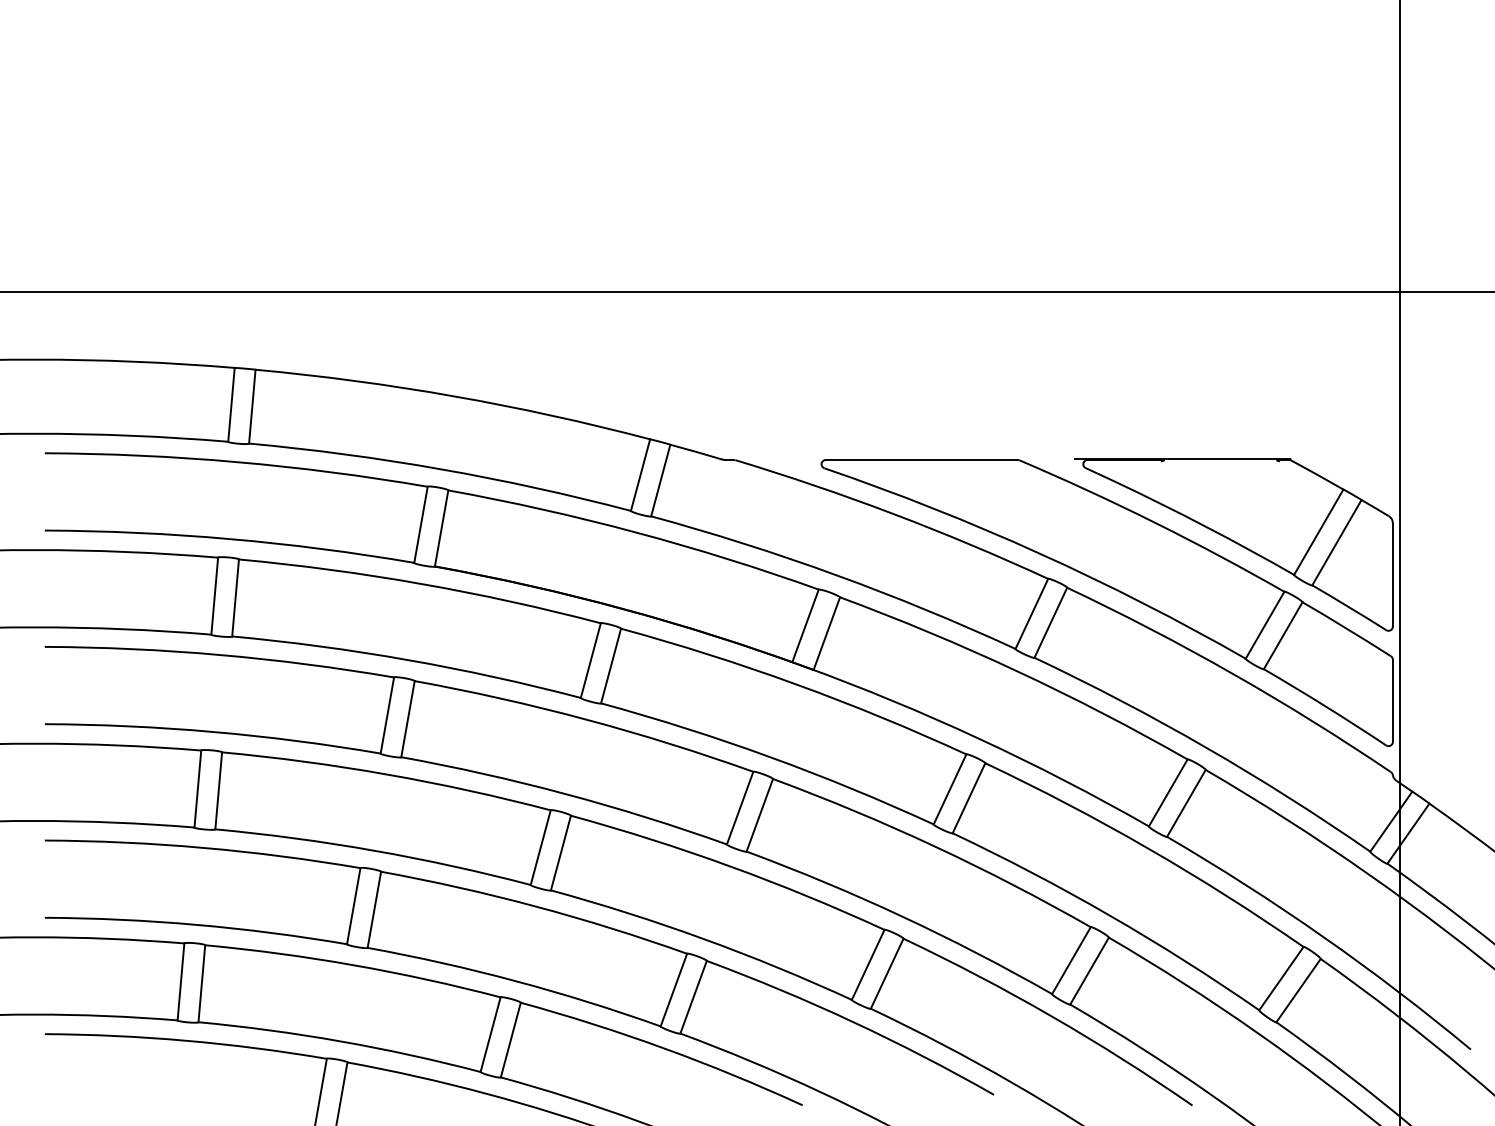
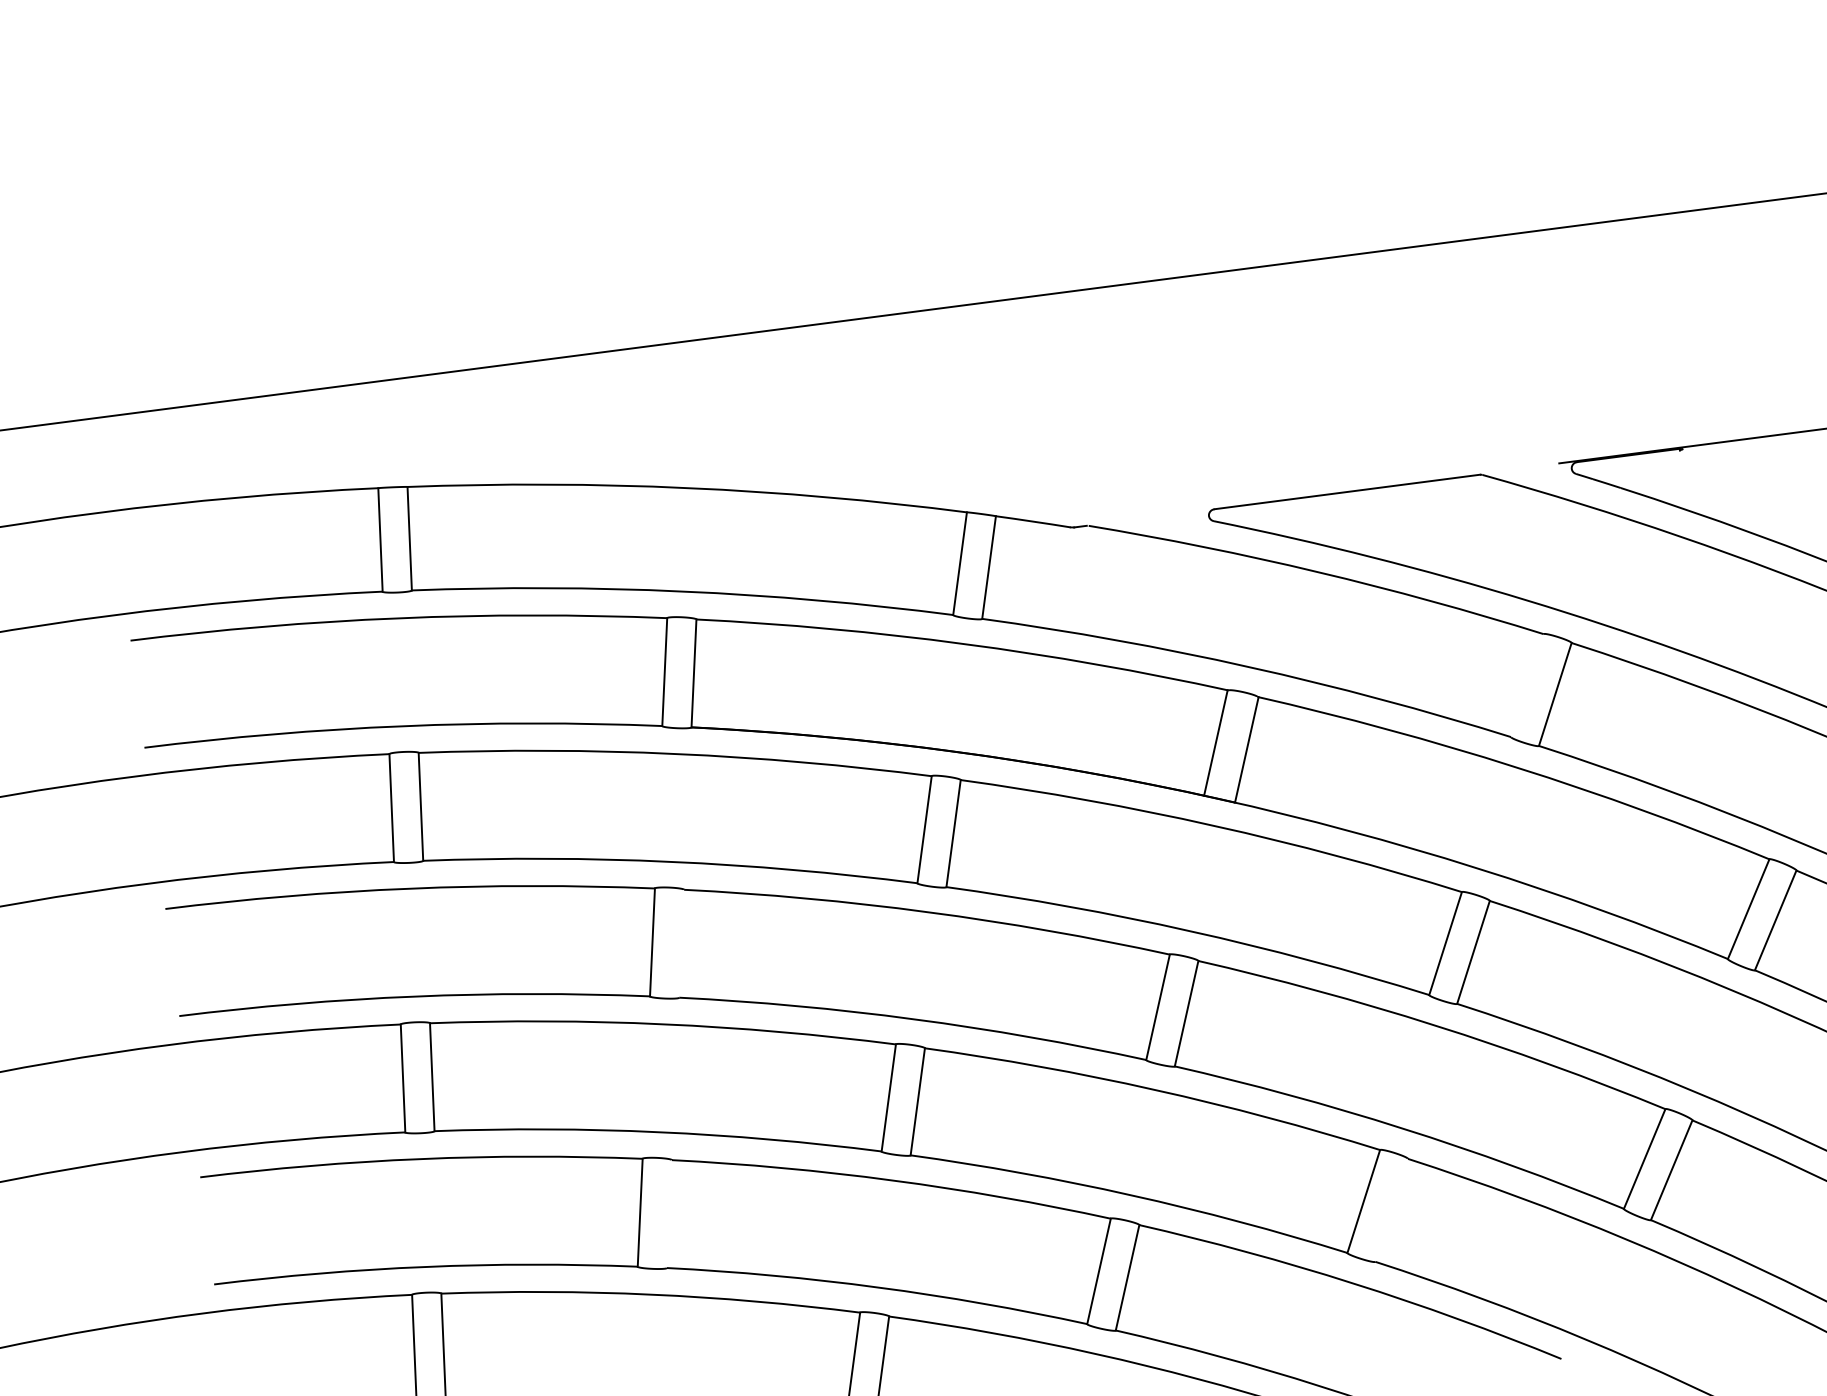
line: (1031, 613) -> (1526, 685), removed
line: (407, 719) -> (681, 944), removed
line: (374, 909) -> (669, 1213), removed
line: (886, 973) -> (1390, 1210), removed

